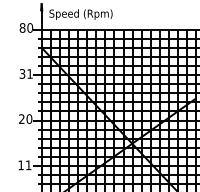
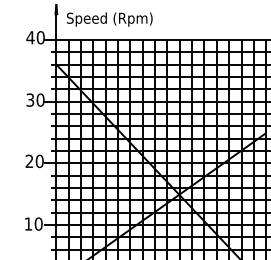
text: (22, 27) -> (30, 37), 80 -> 40
text: (29, 73) -> (40, 99), 31 -> 30
text: (28, 164) -> (38, 223), 11 -> 10

